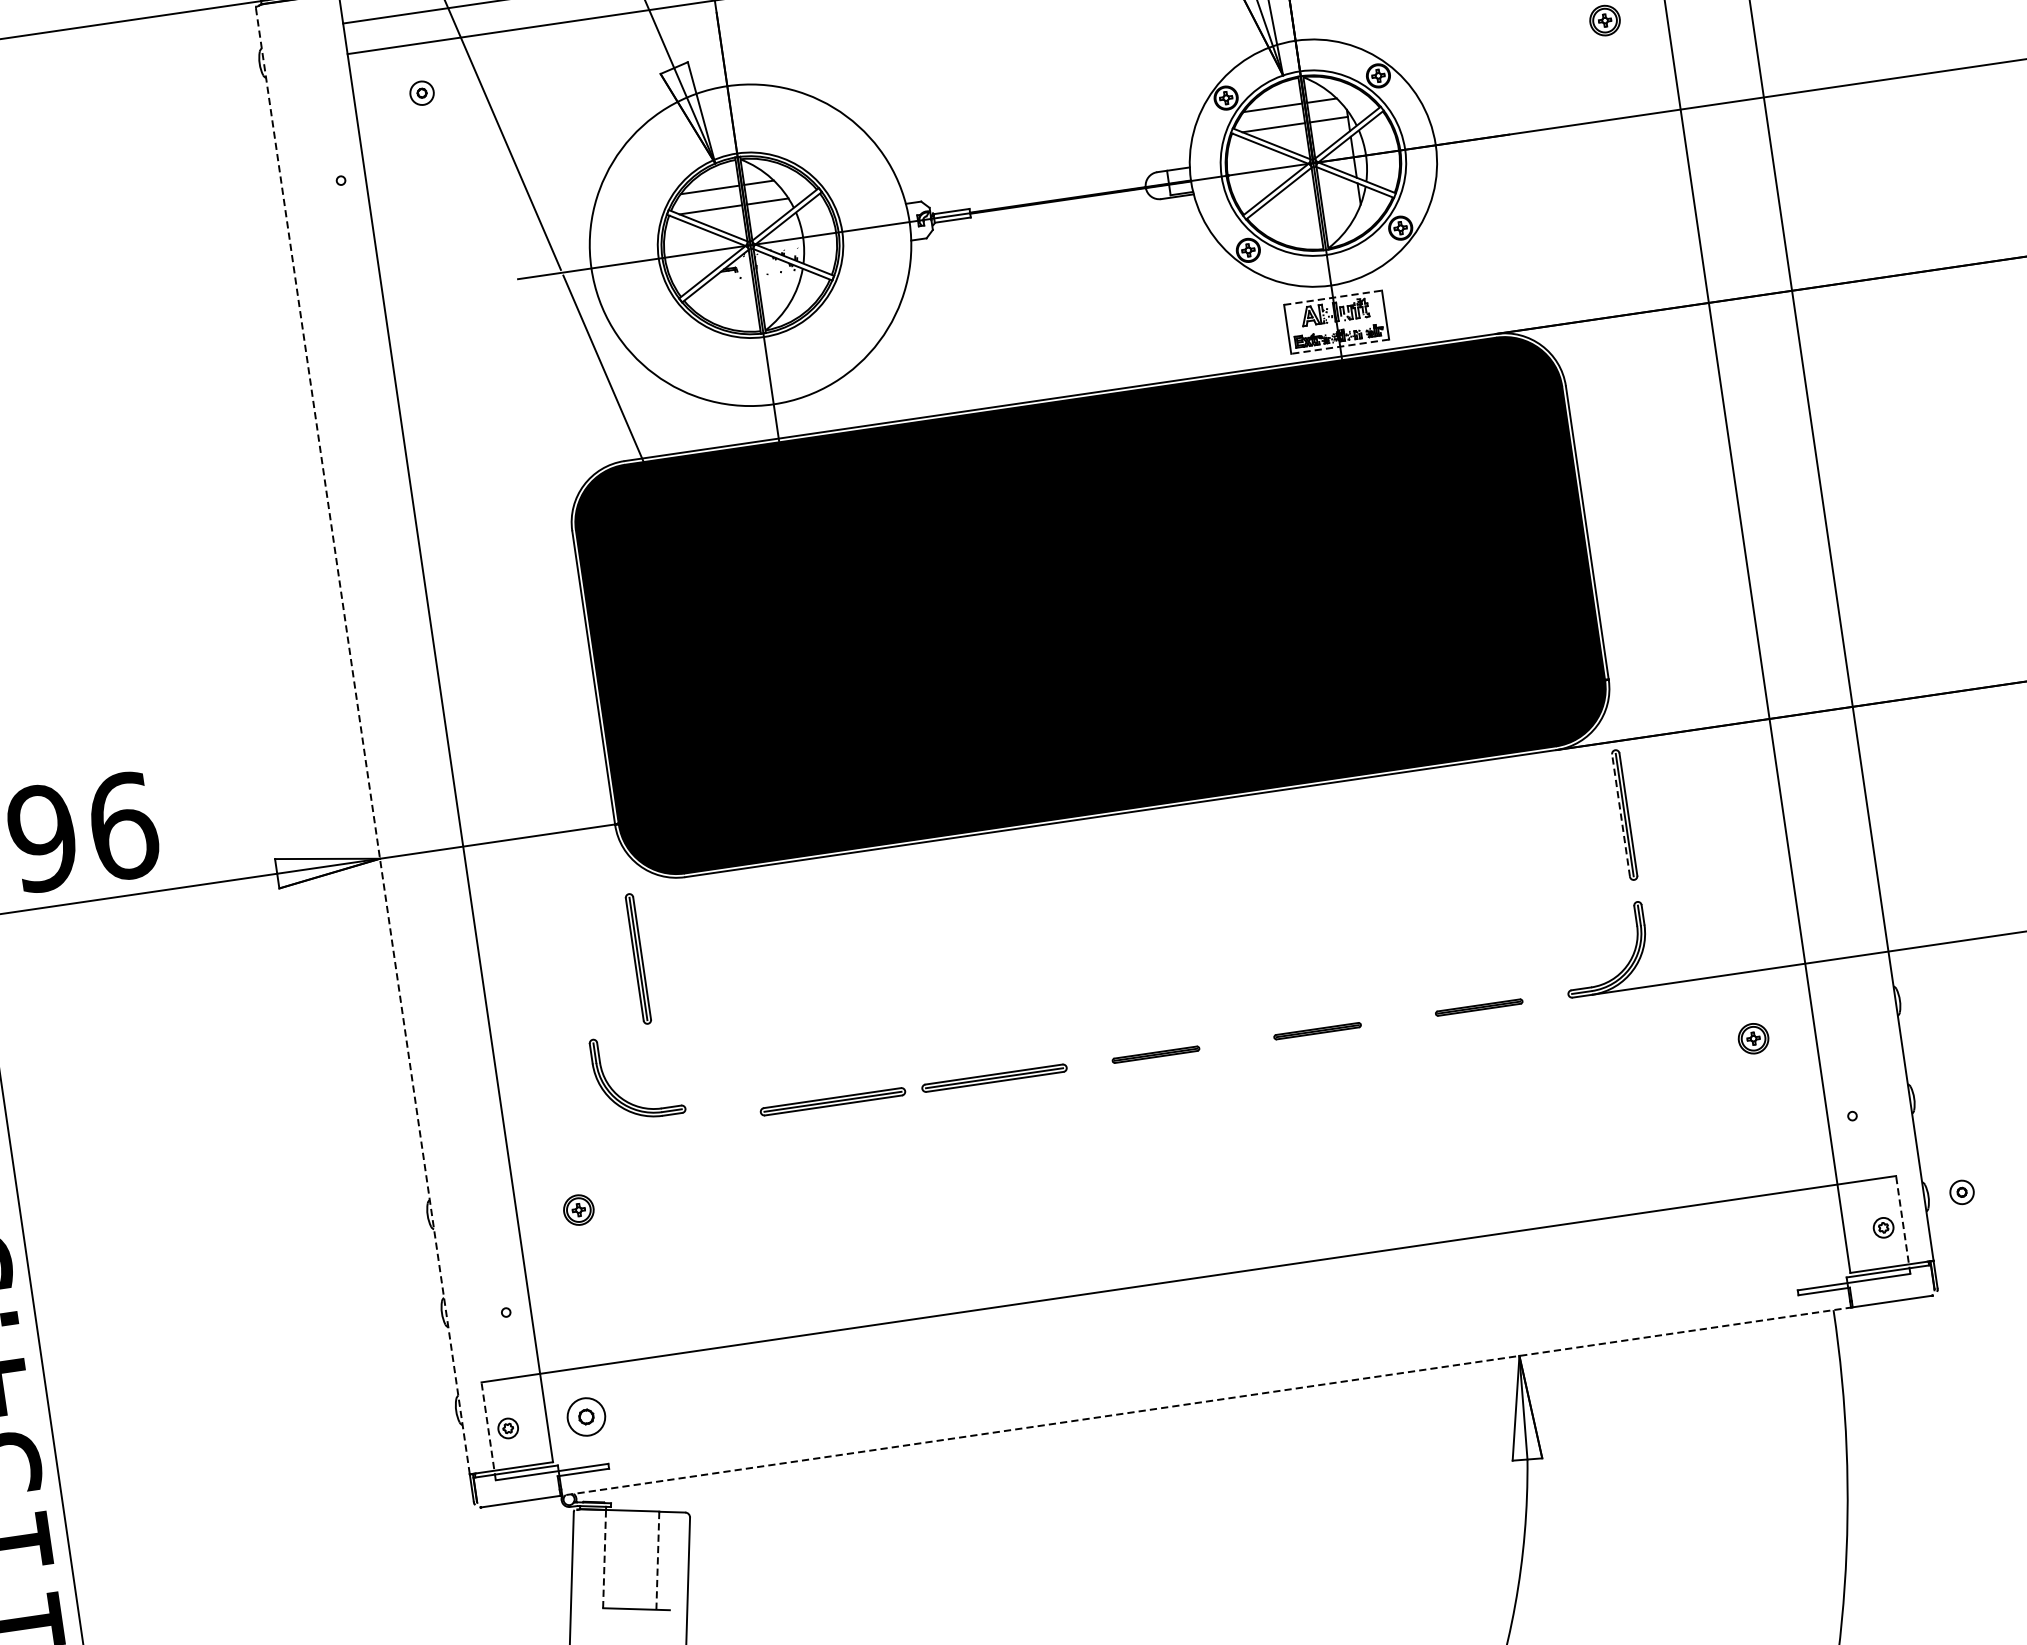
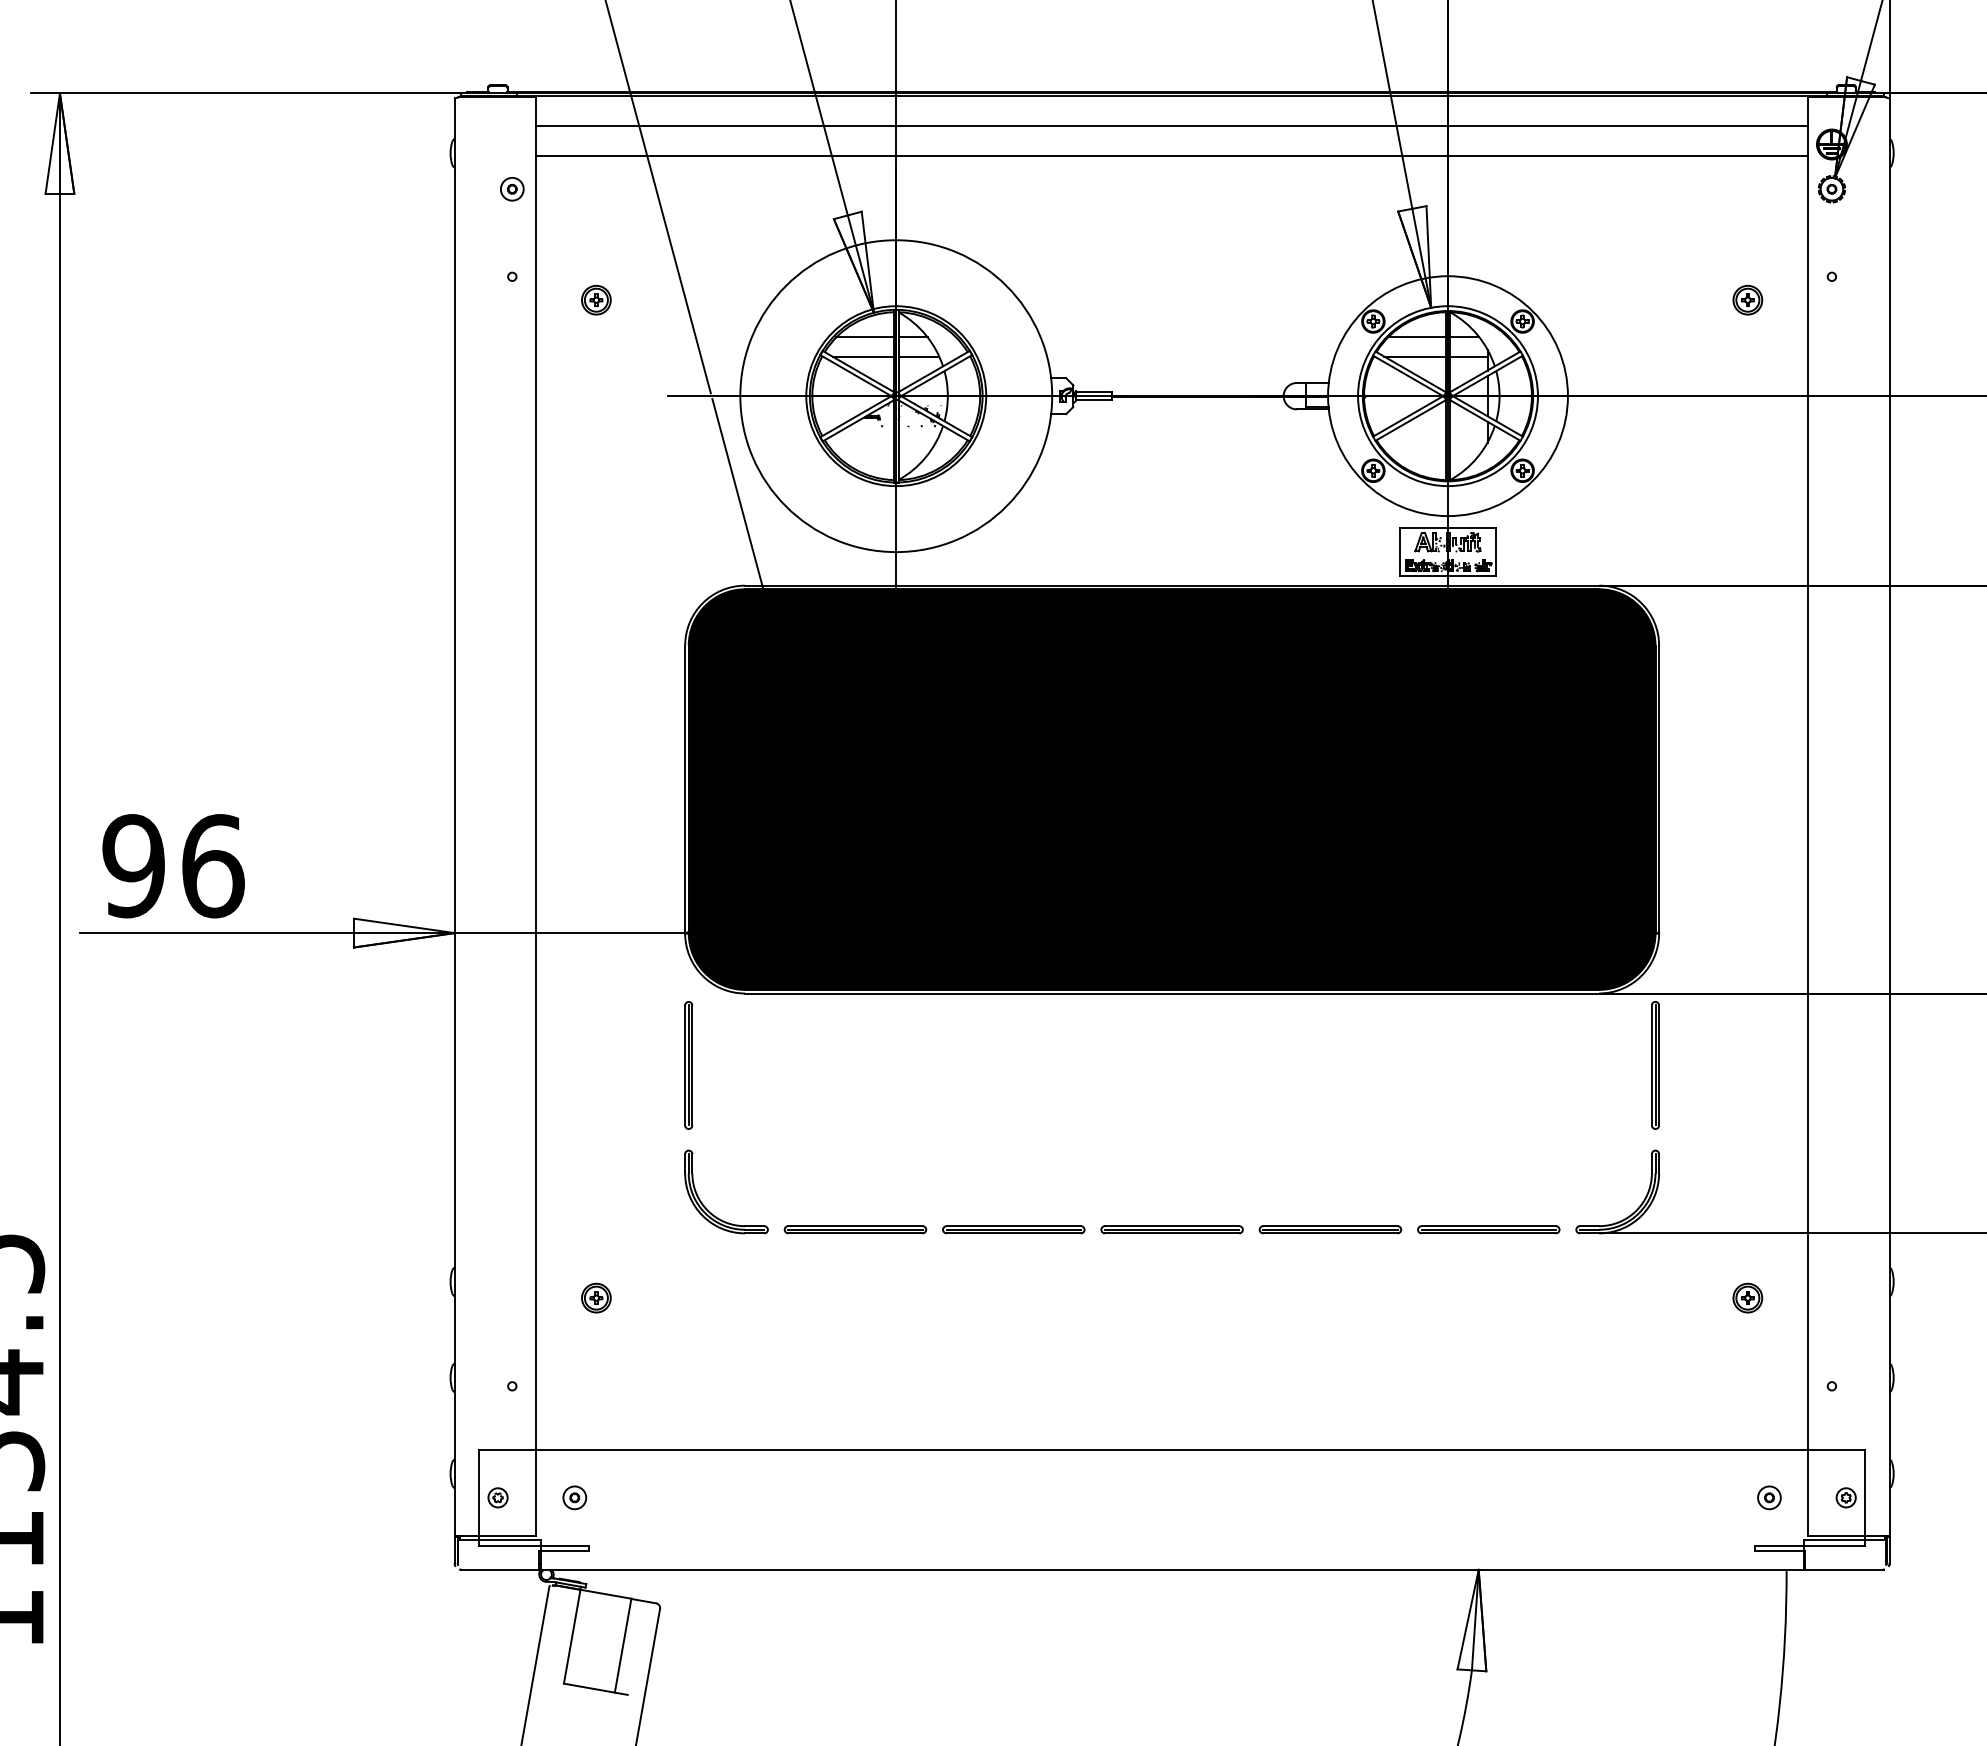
part: (422, 93) -> (512, 189), moved
part: (430, 191) -> (596, 299), added
line: (1333, 298) -> (1448, 528), dashed -> solid
line: (1340, 347) -> (1448, 576), dashed -> solid
line: (362, 740) -> (454, 817), dashed -> solid
line: (1620, 815) -> (1651, 1065), dashed -> solid
part: (1478, 1007) -> (1488, 1229), size x1.67
part: (1317, 1030) -> (1330, 1229), size x1.67
part: (1155, 1054) -> (1171, 1229), size x1.67
part: (621, 1096) -> (708, 1209), moved
part: (1962, 1192) -> (1769, 1497), moved
line: (1903, 1224) -> (1865, 1497), dashed -> solid
line: (1205, 1401) -> (1171, 1569), dashed -> solid
part: (586, 1416) -> (574, 1497), size x0.62
line: (488, 1431) -> (478, 1497), dashed -> solid
line: (604, 1558) -> (572, 1636), dashed -> solid
line: (658, 1560) -> (623, 1645), dashed -> solid

